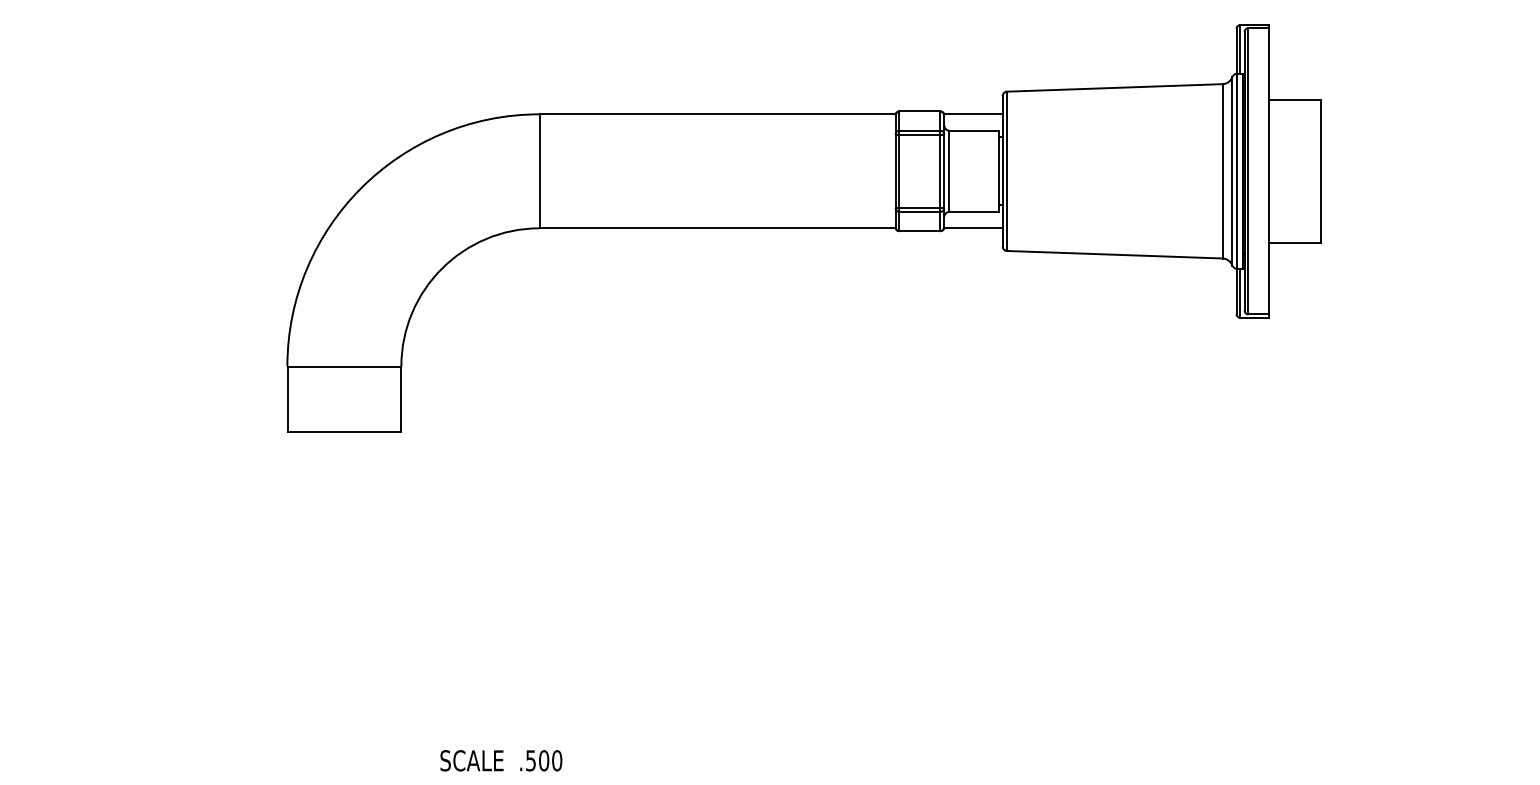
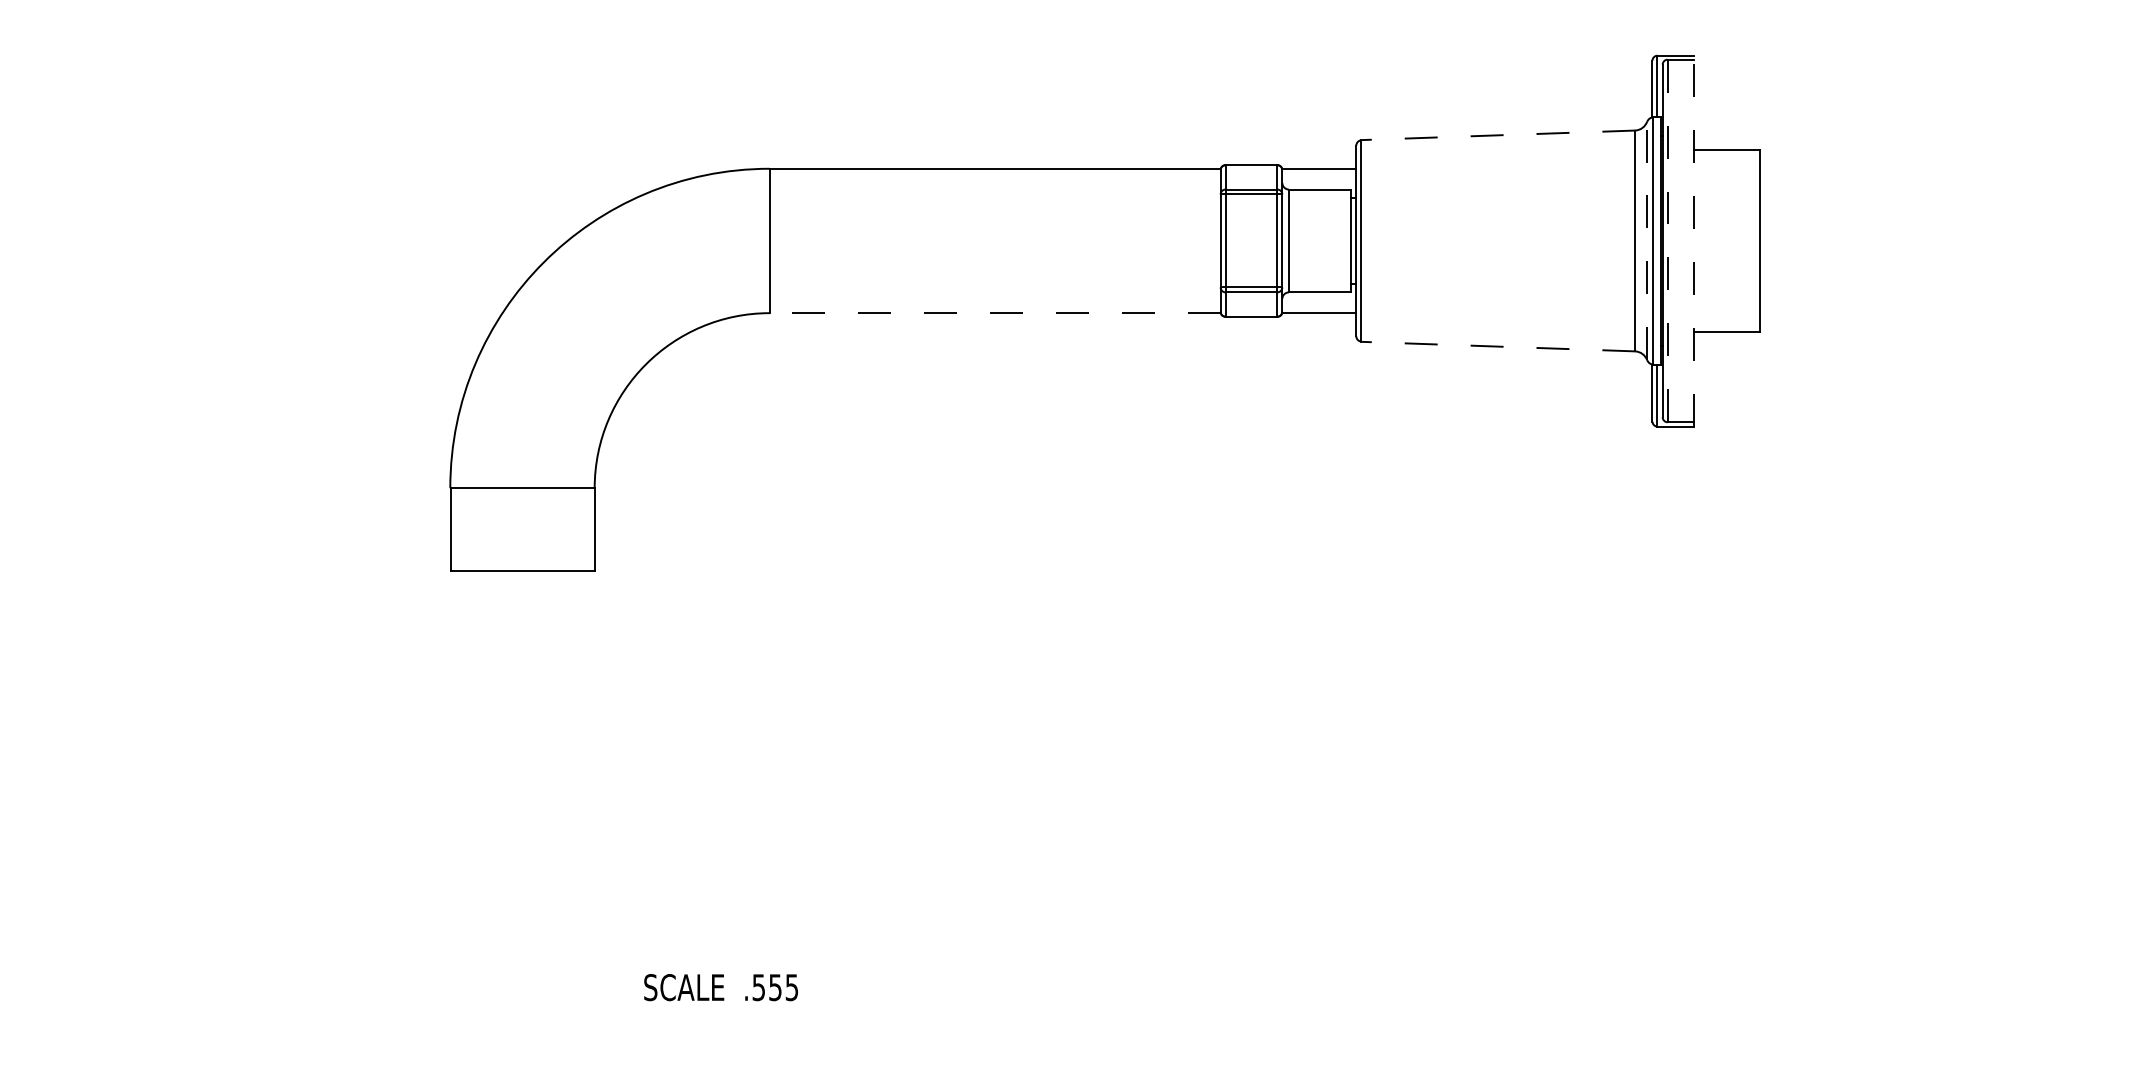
line: (1114, 88) -> (1497, 135), solid -> dashed
line: (1232, 170) -> (1647, 240), solid -> dashed
line: (1248, 170) -> (1667, 240), solid -> dashed
line: (1268, 170) -> (1693, 240), solid -> dashed
line: (717, 228) -> (994, 313), solid -> dashed
line: (1114, 254) -> (1497, 346), solid -> dashed
text: (550, 760) -> (783, 987), .500 -> .555

